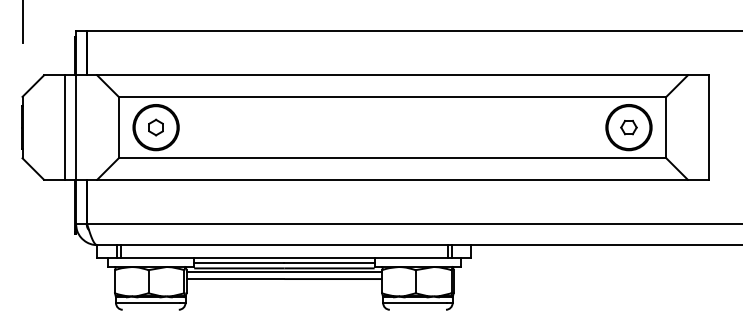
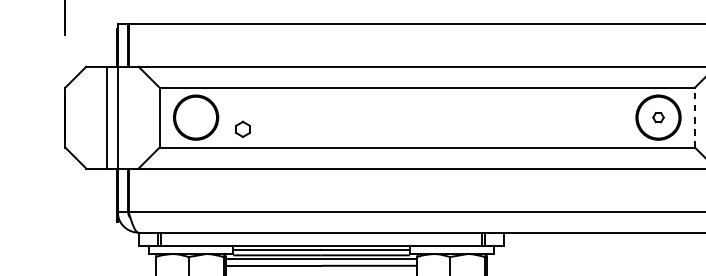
part: (155, 127) -> (242, 129), moved
part: (628, 127) -> (658, 117), size x0.7
line: (666, 127) -> (695, 117), solid -> dashed

